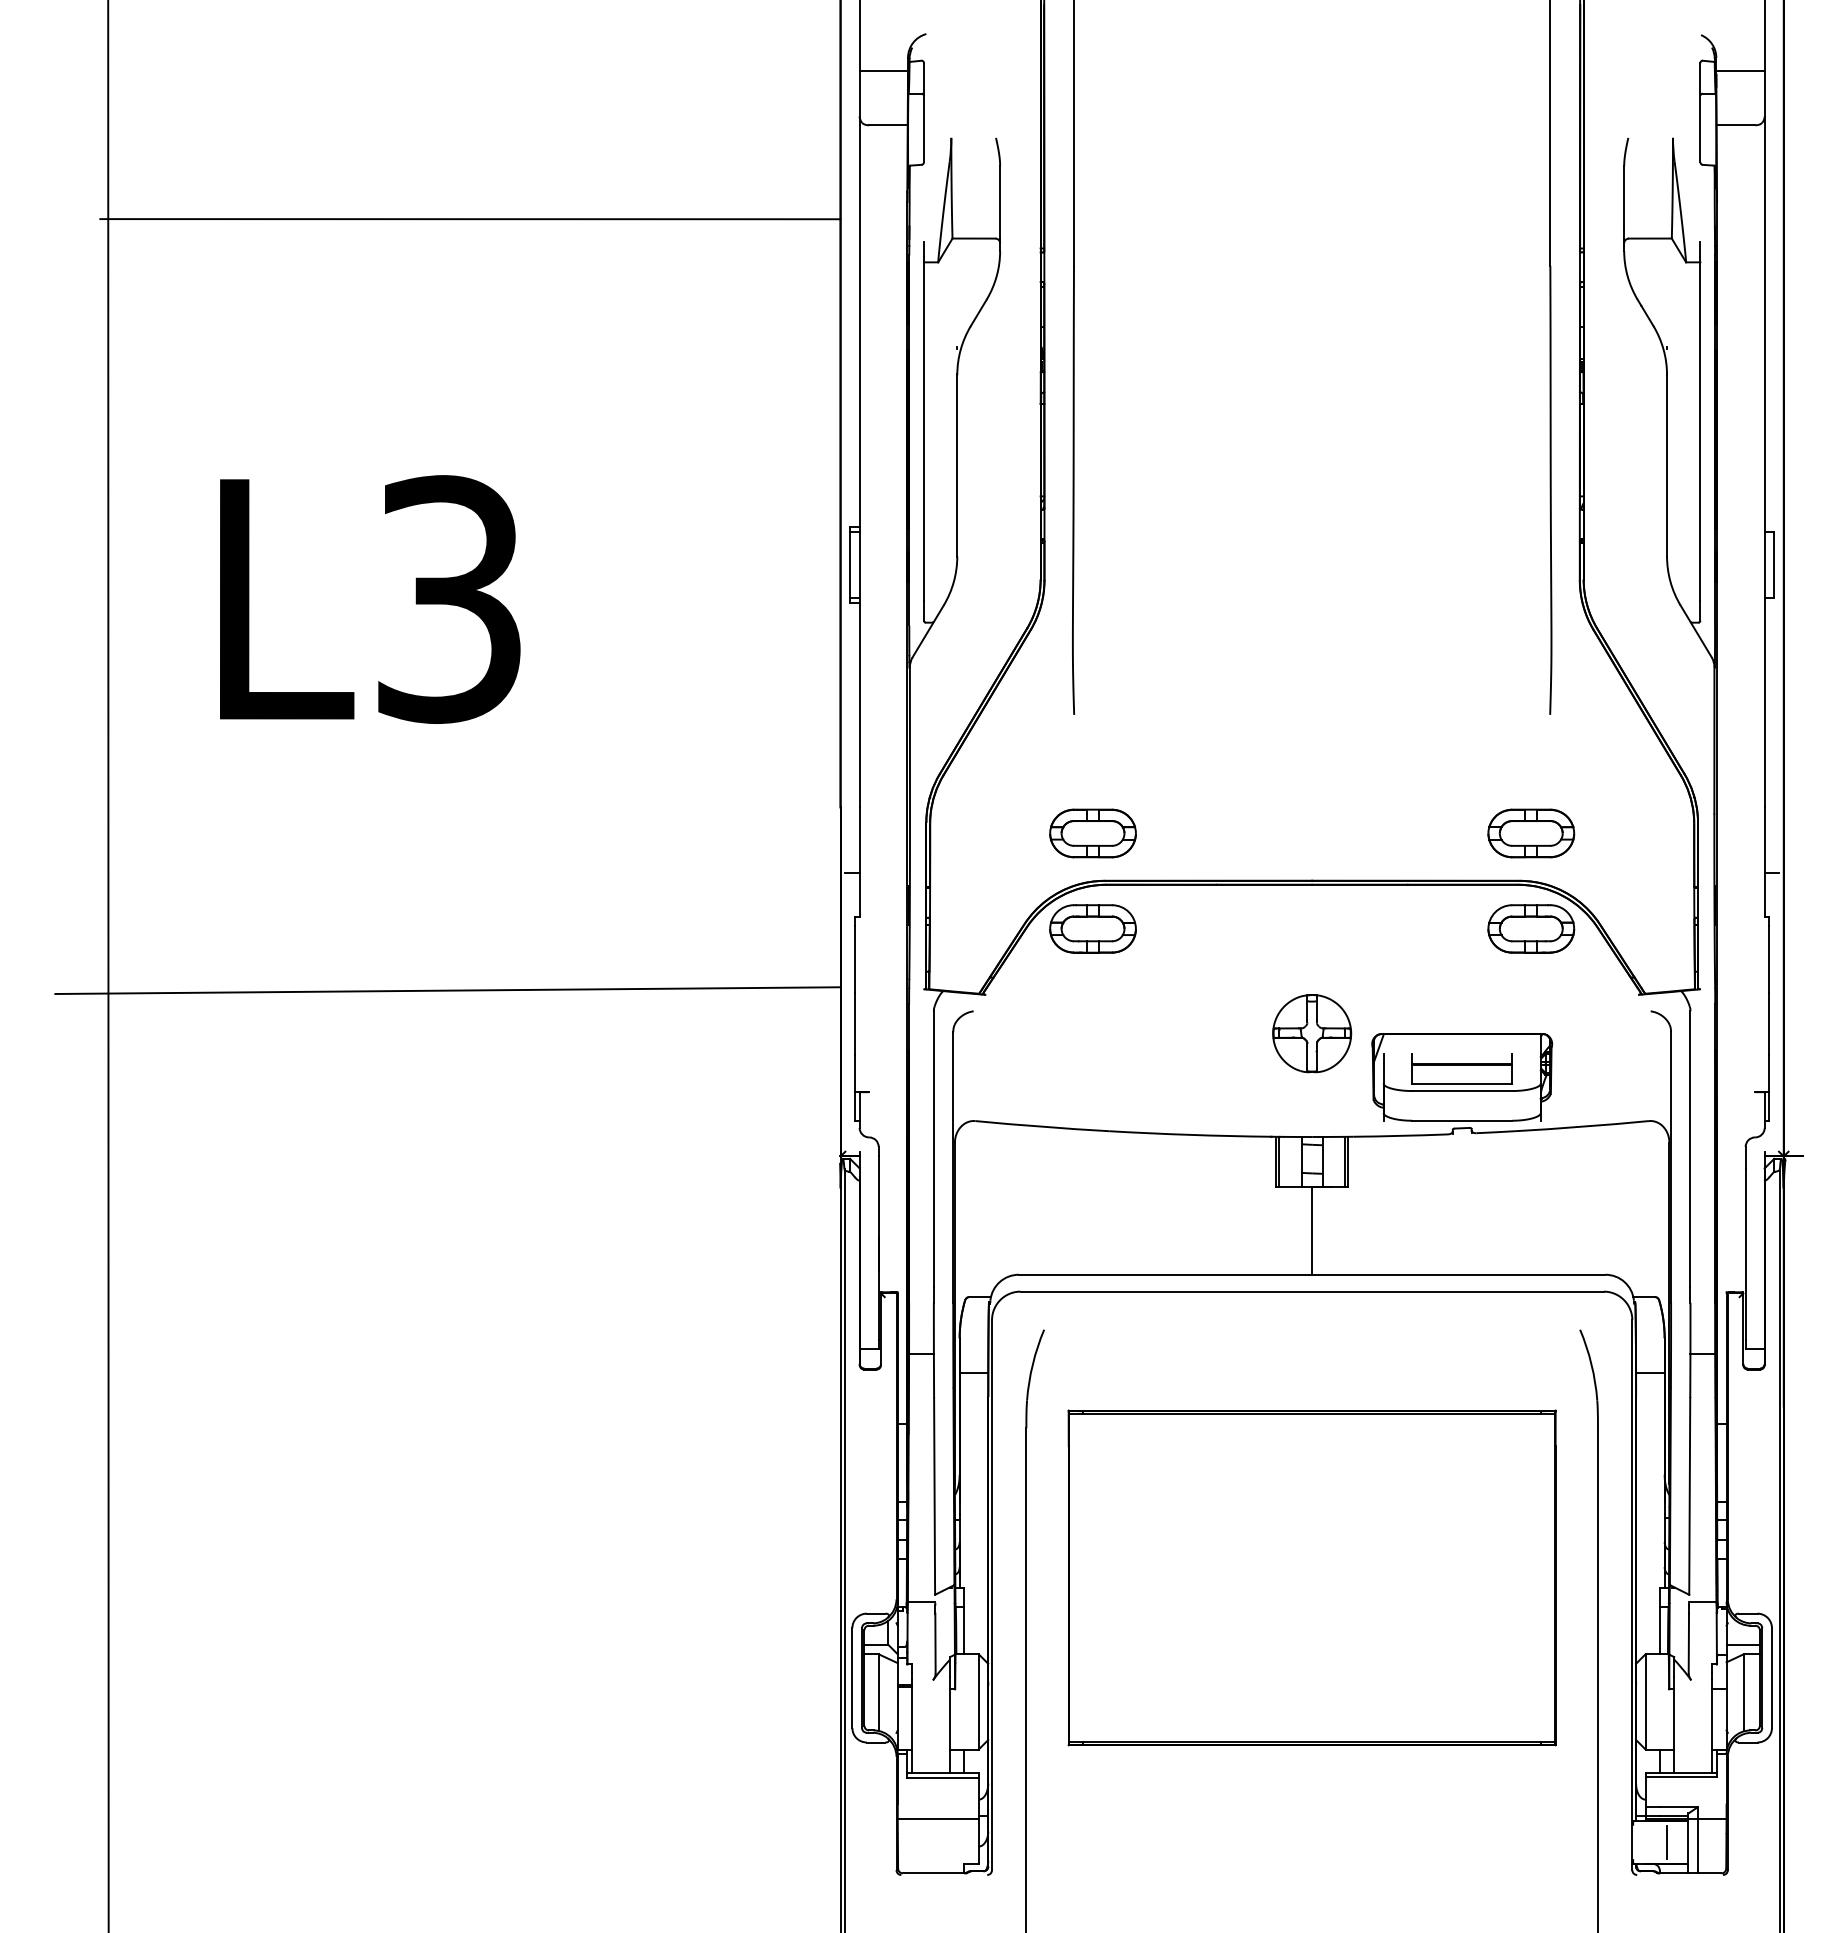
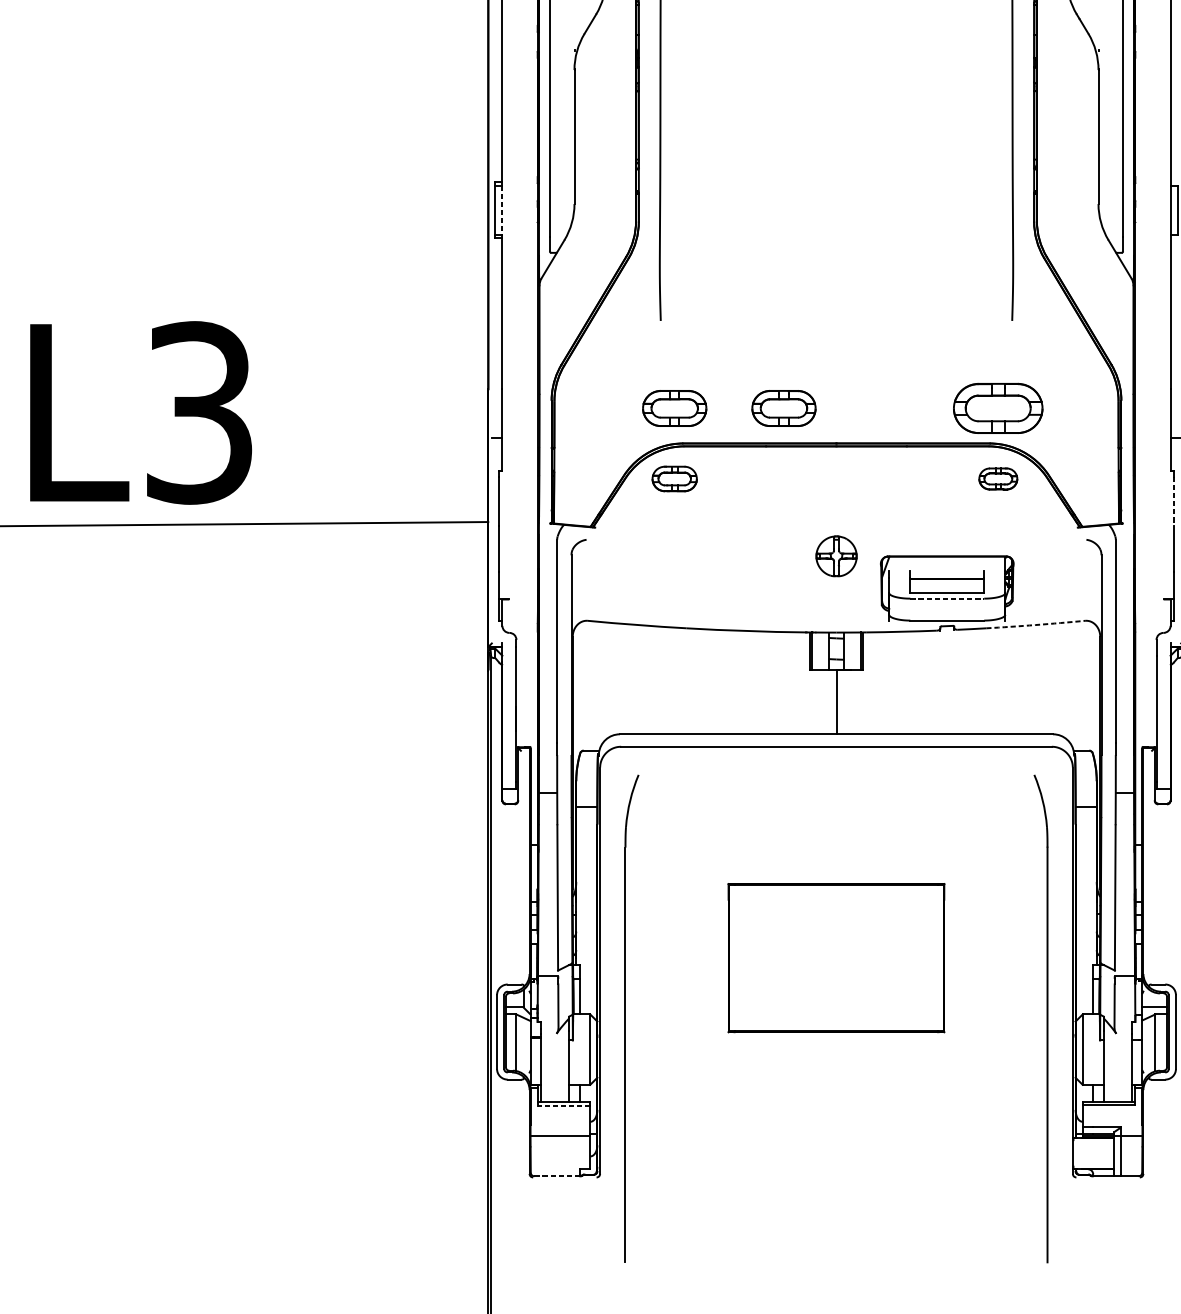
line: (859, 565) -> (502, 210), solid -> dashed
text: (370, 599) -> (141, 412), moved
part: (1240, 833) -> (783, 408), added
part: (1531, 833) -> (998, 408), size x1.4
part: (1092, 928) -> (674, 478), size x0.7
part: (1531, 928) -> (998, 478), size x0.6
line: (1769, 959) -> (1174, 501), solid -> dashed
part: (1312, 1033) -> (836, 556), size x0.7
line: (1462, 1091) -> (947, 598), solid -> dashed
arc: (1582, 1126) -> (1036, 624), solid -> dashed
part: (1311, 1577) -> (836, 957), size x0.6
line: (943, 1778) -> (564, 1106), solid -> dashed
line: (1666, 1842) -> (1098, 1153), removed
line: (934, 1873) -> (557, 1176), solid -> dashed

